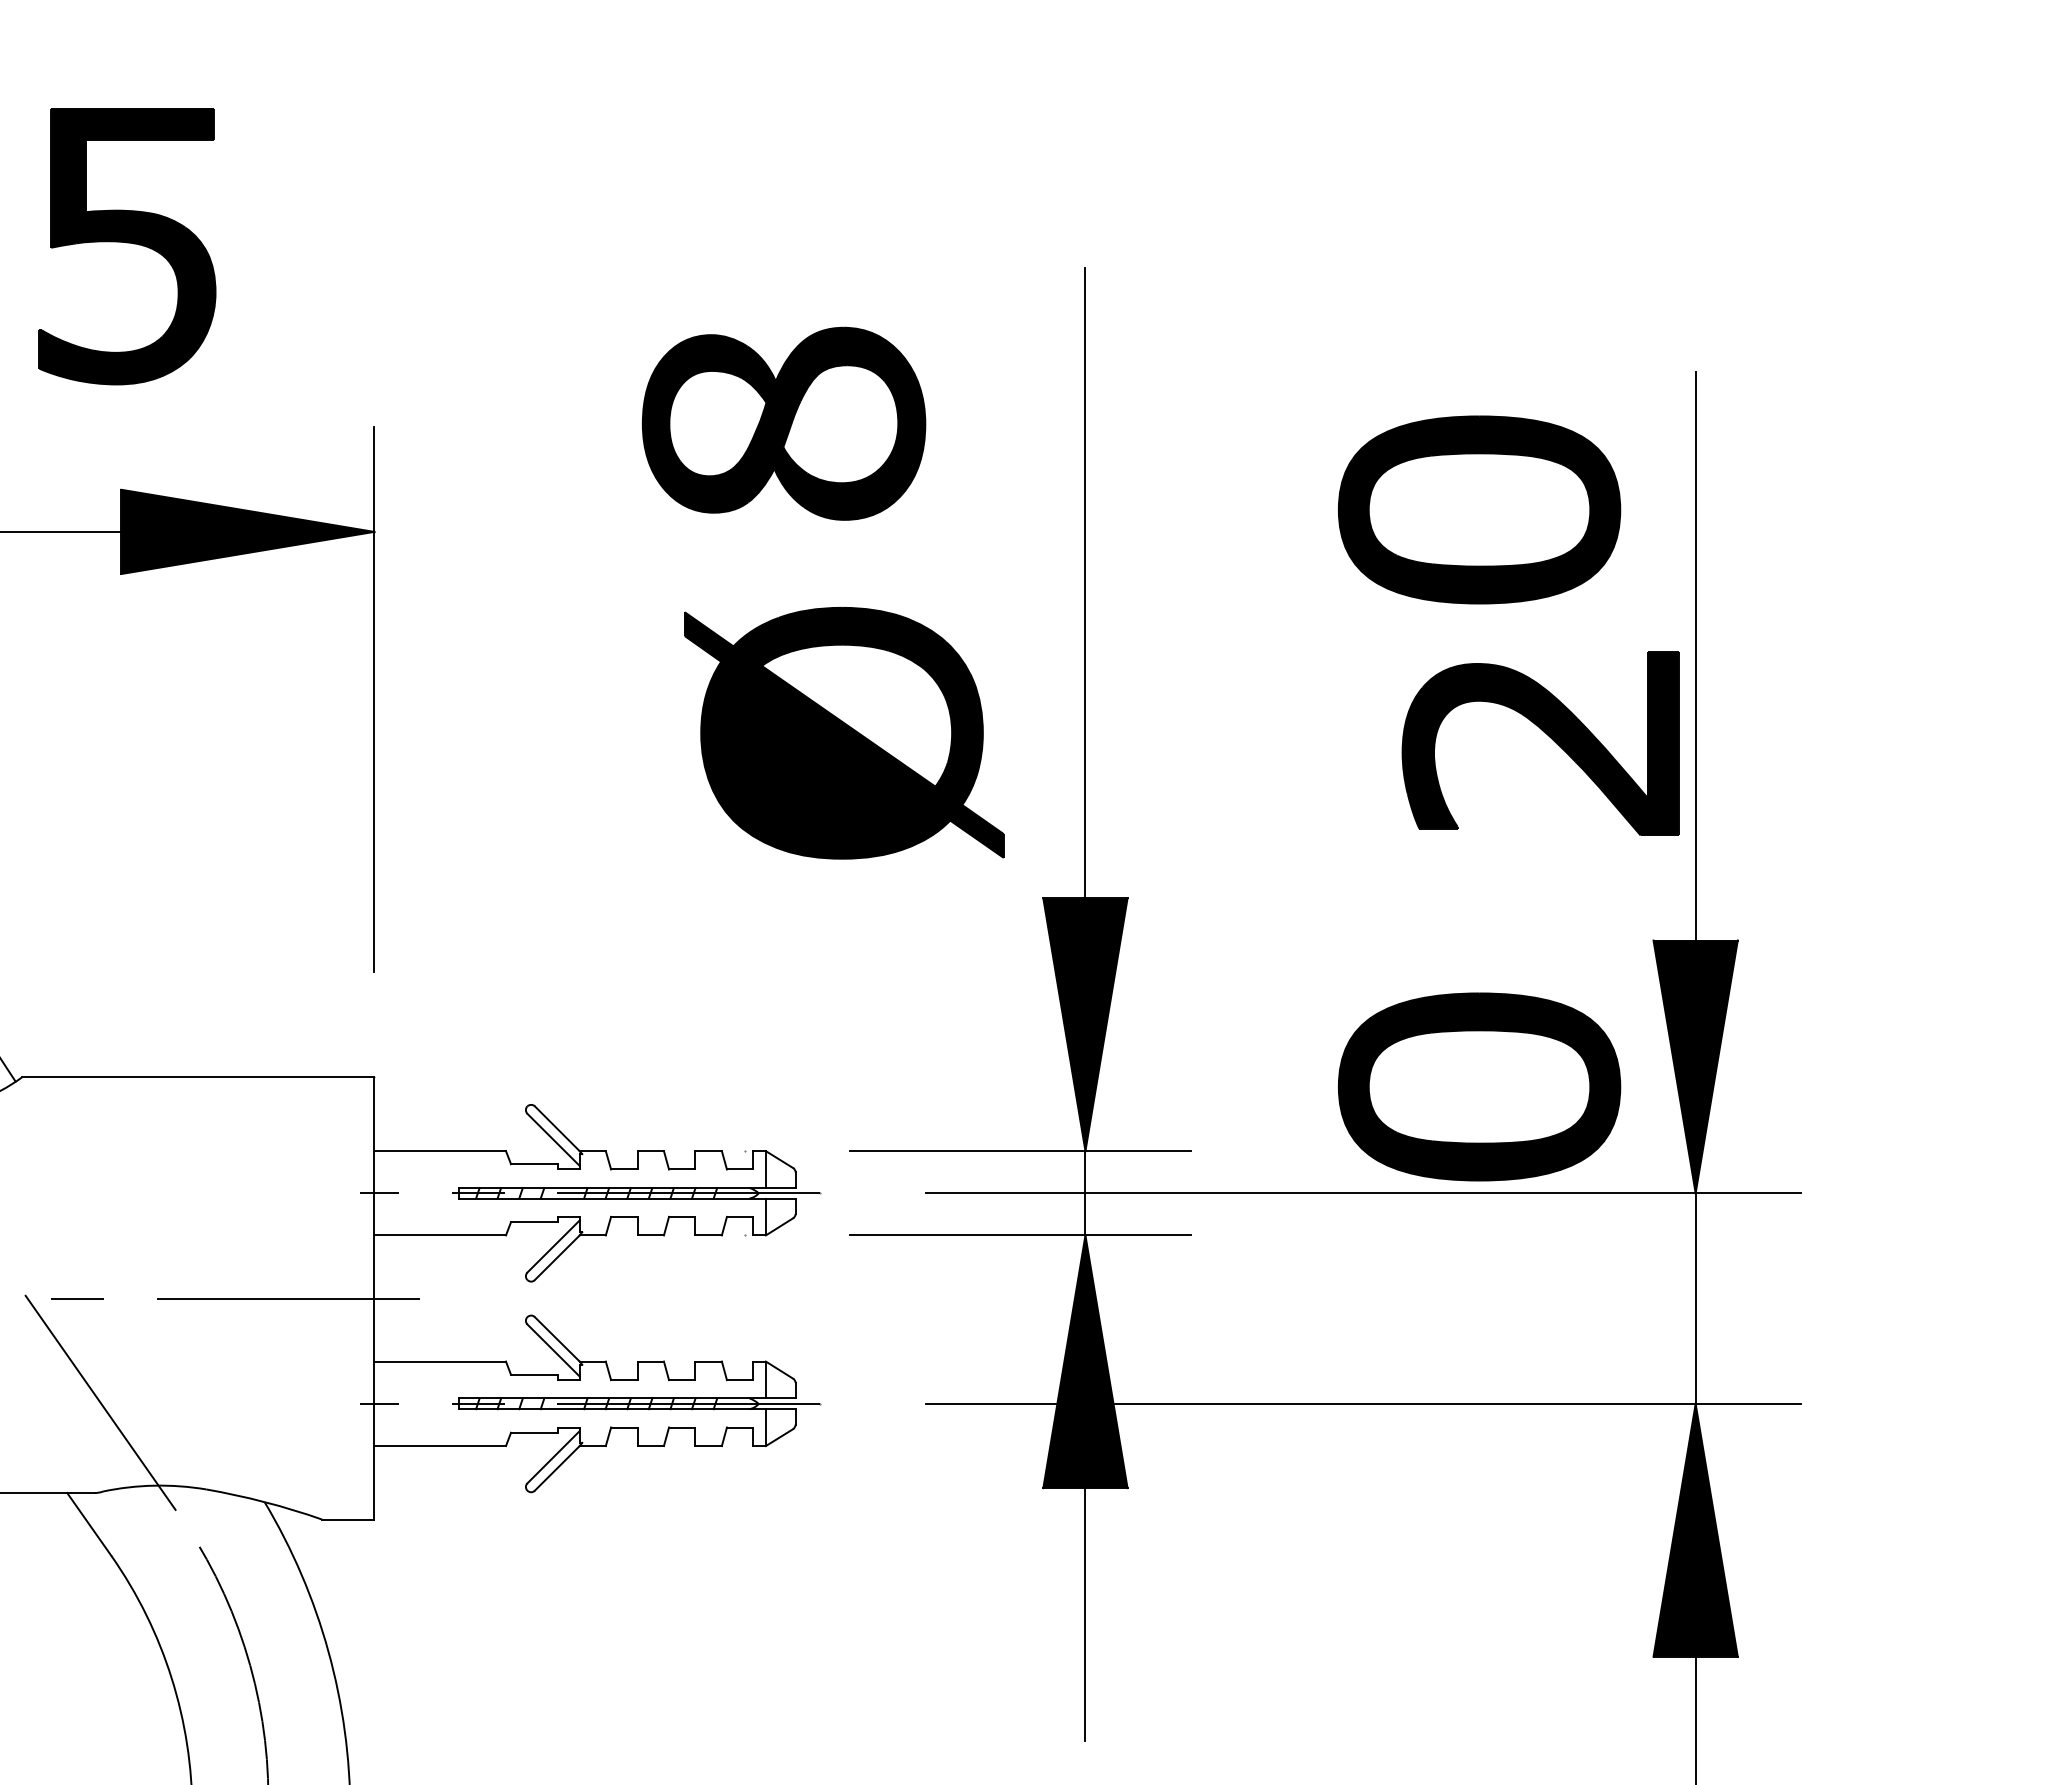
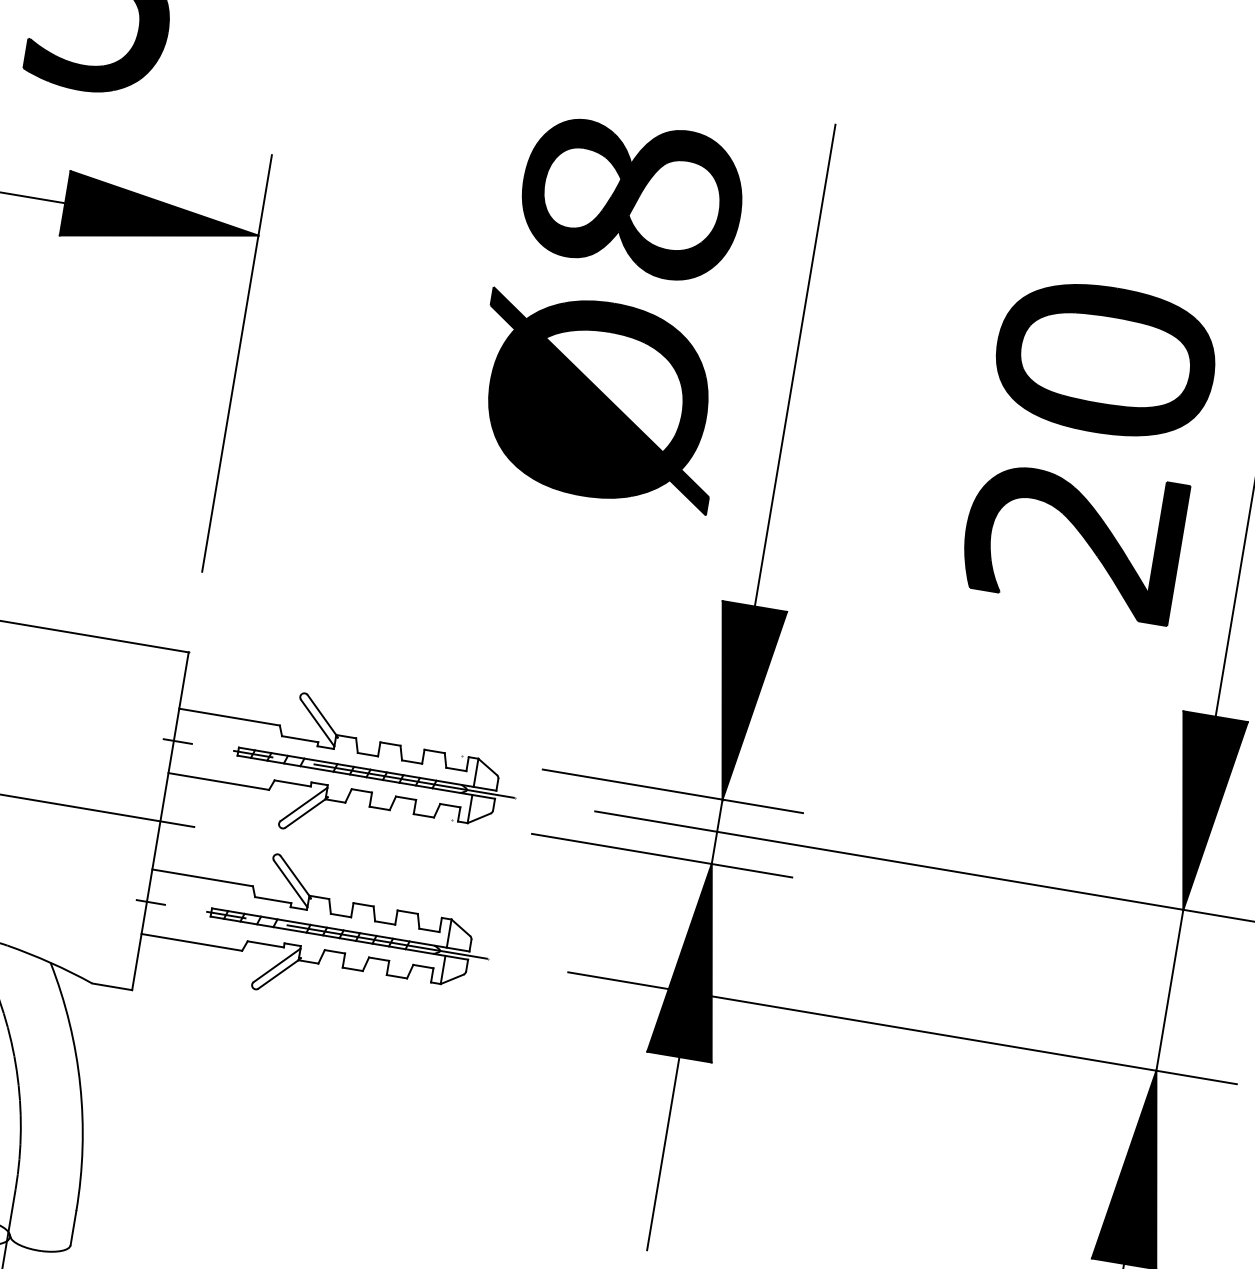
part: (783, 423) -> (631, 197), moved
part: (844, 733) -> (600, 400), moved
part: (1547, 735) -> (1079, 532), moved
part: (1479, 1086) -> (1031, 800), removed

